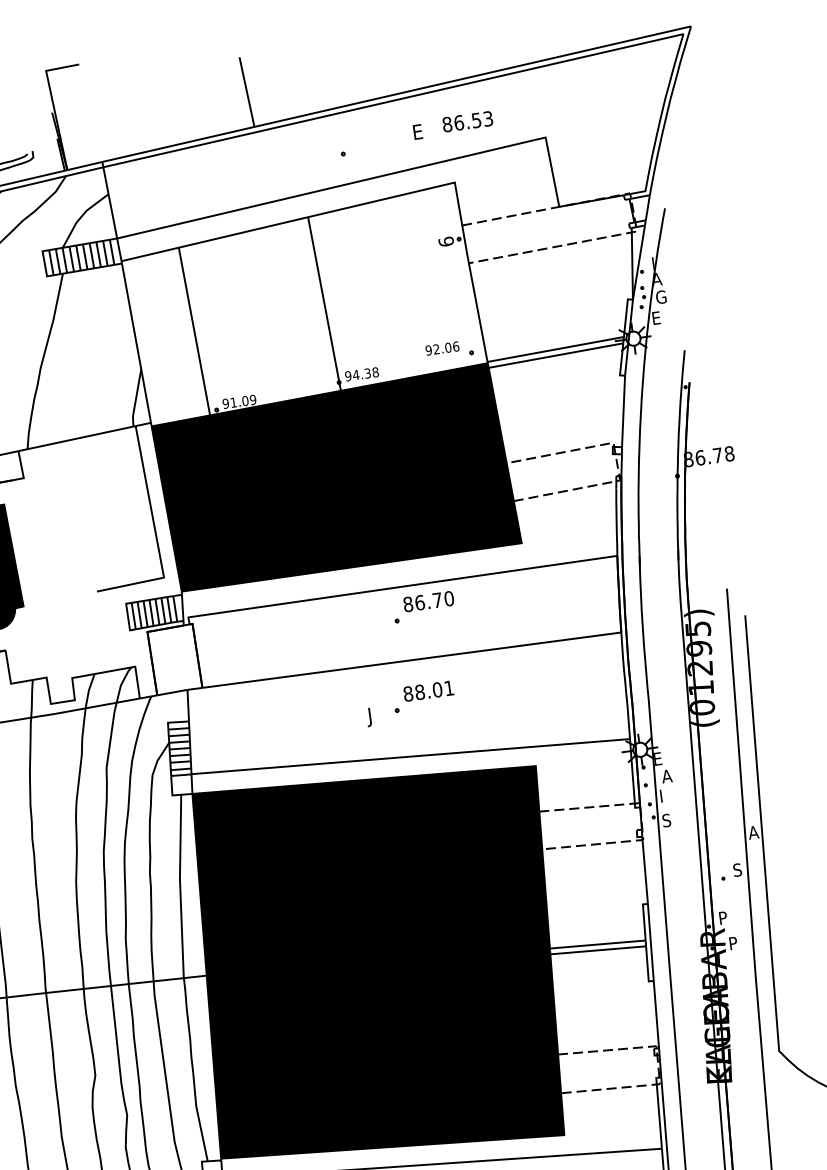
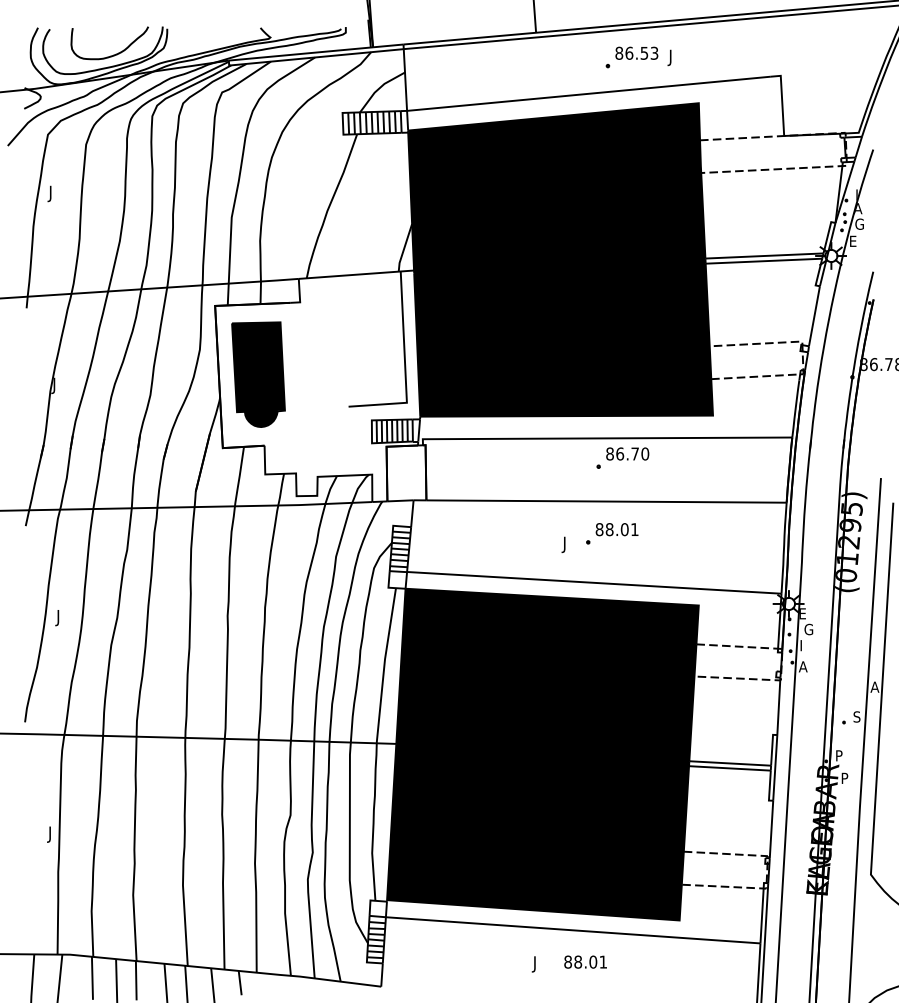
text: (467, 120) -> (636, 52), moved
text: (416, 133) -> (672, 57), E -> J
fill: (303, 304) -> (556, 188), added
text: (667, 776) -> (808, 629), A -> G
text: (666, 820) -> (802, 666), S -> A

